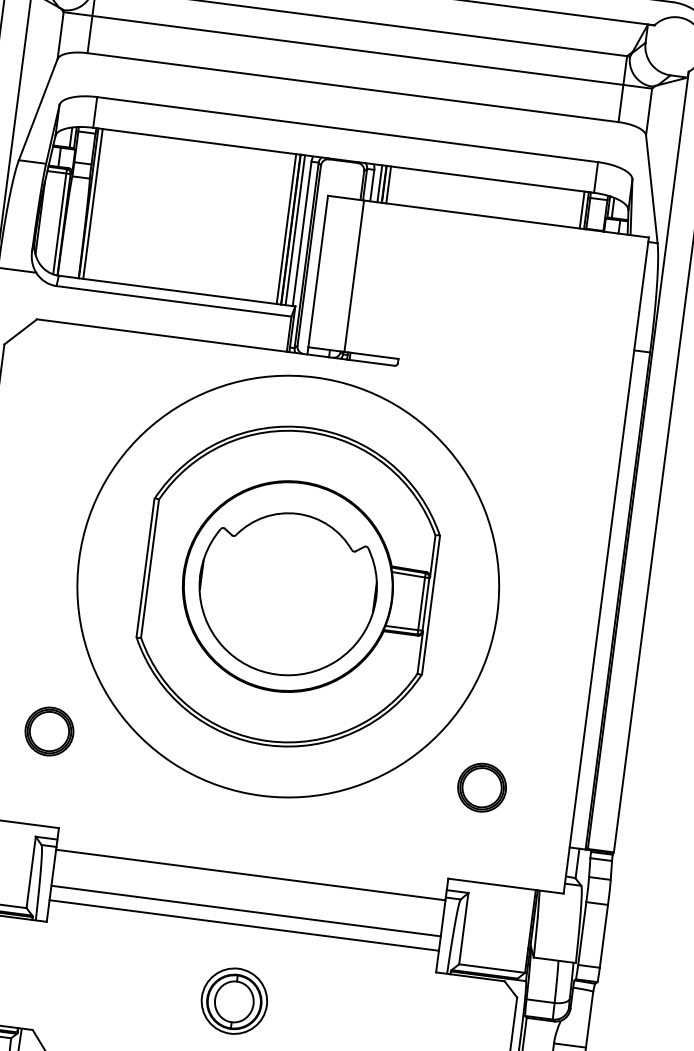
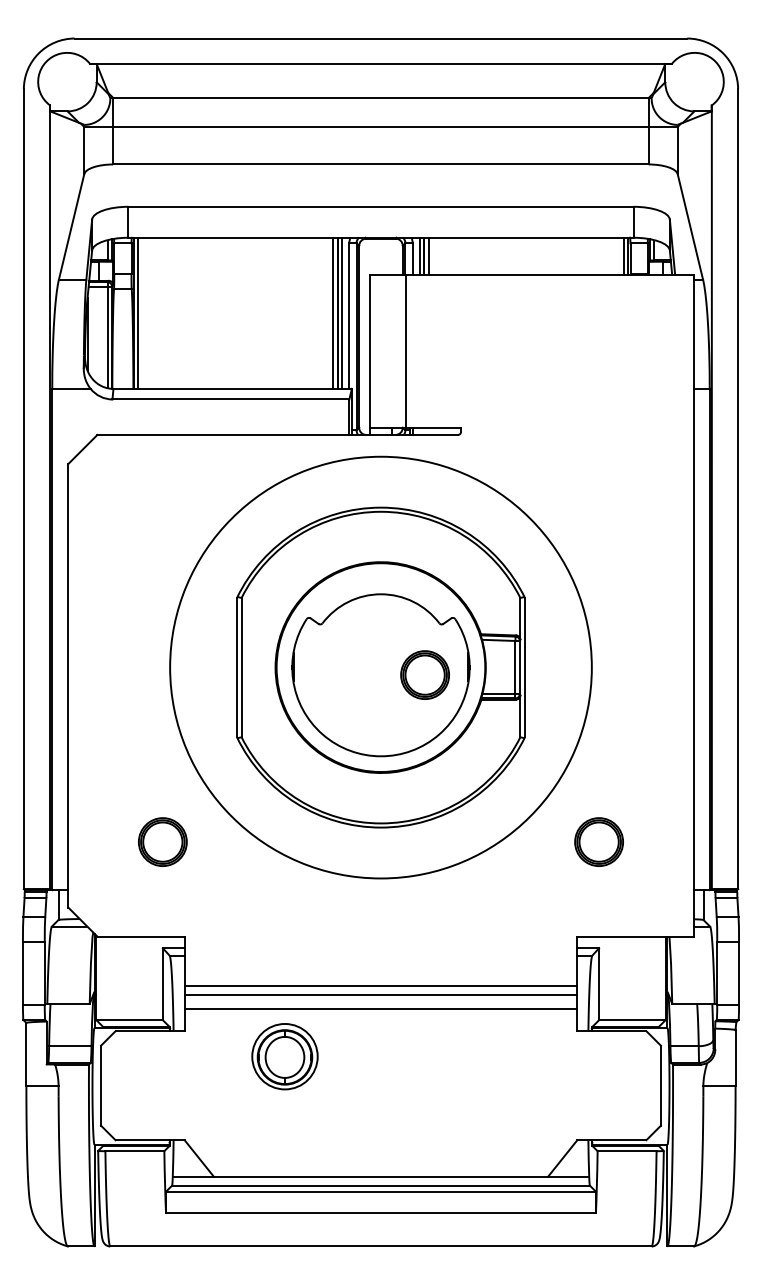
part: (330, 599) -> (424, 674), added
line: (250, 874) -> (380, 986), moved
part: (233, 1000) -> (284, 1056), moved

